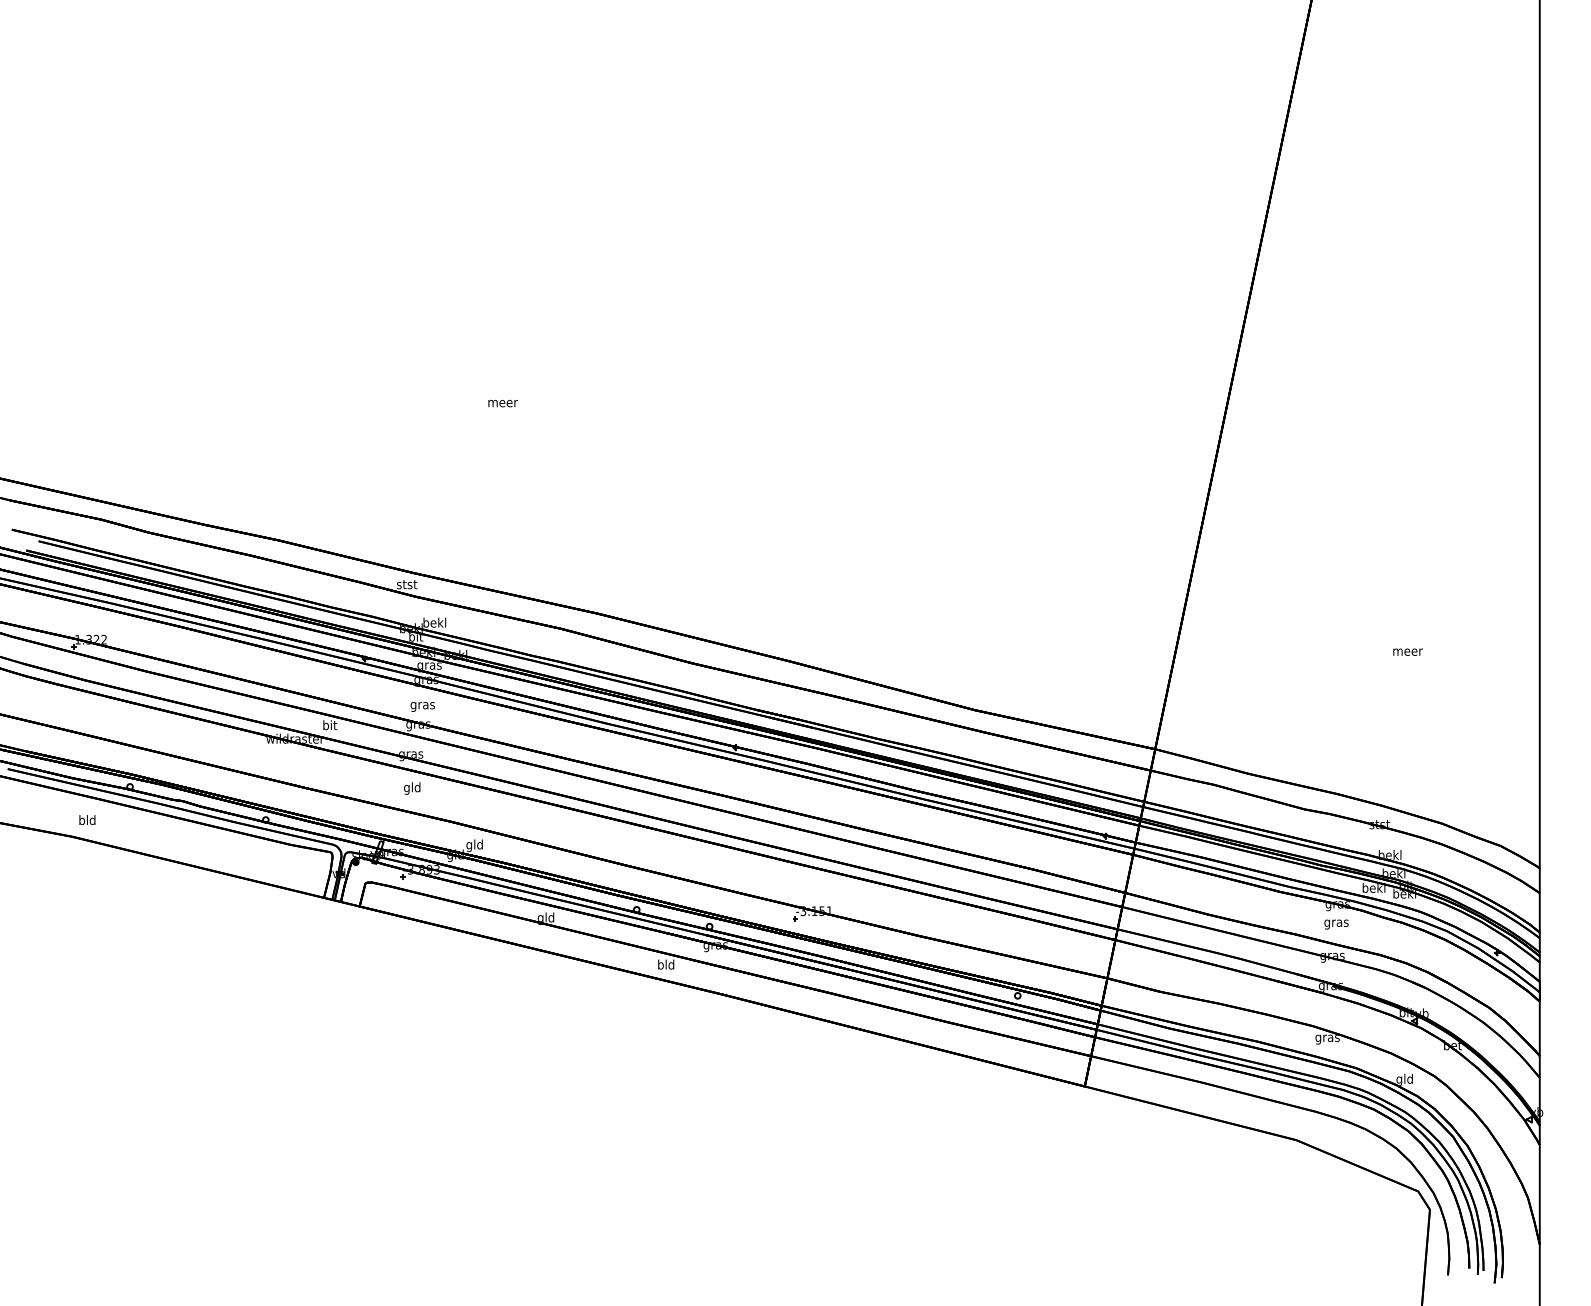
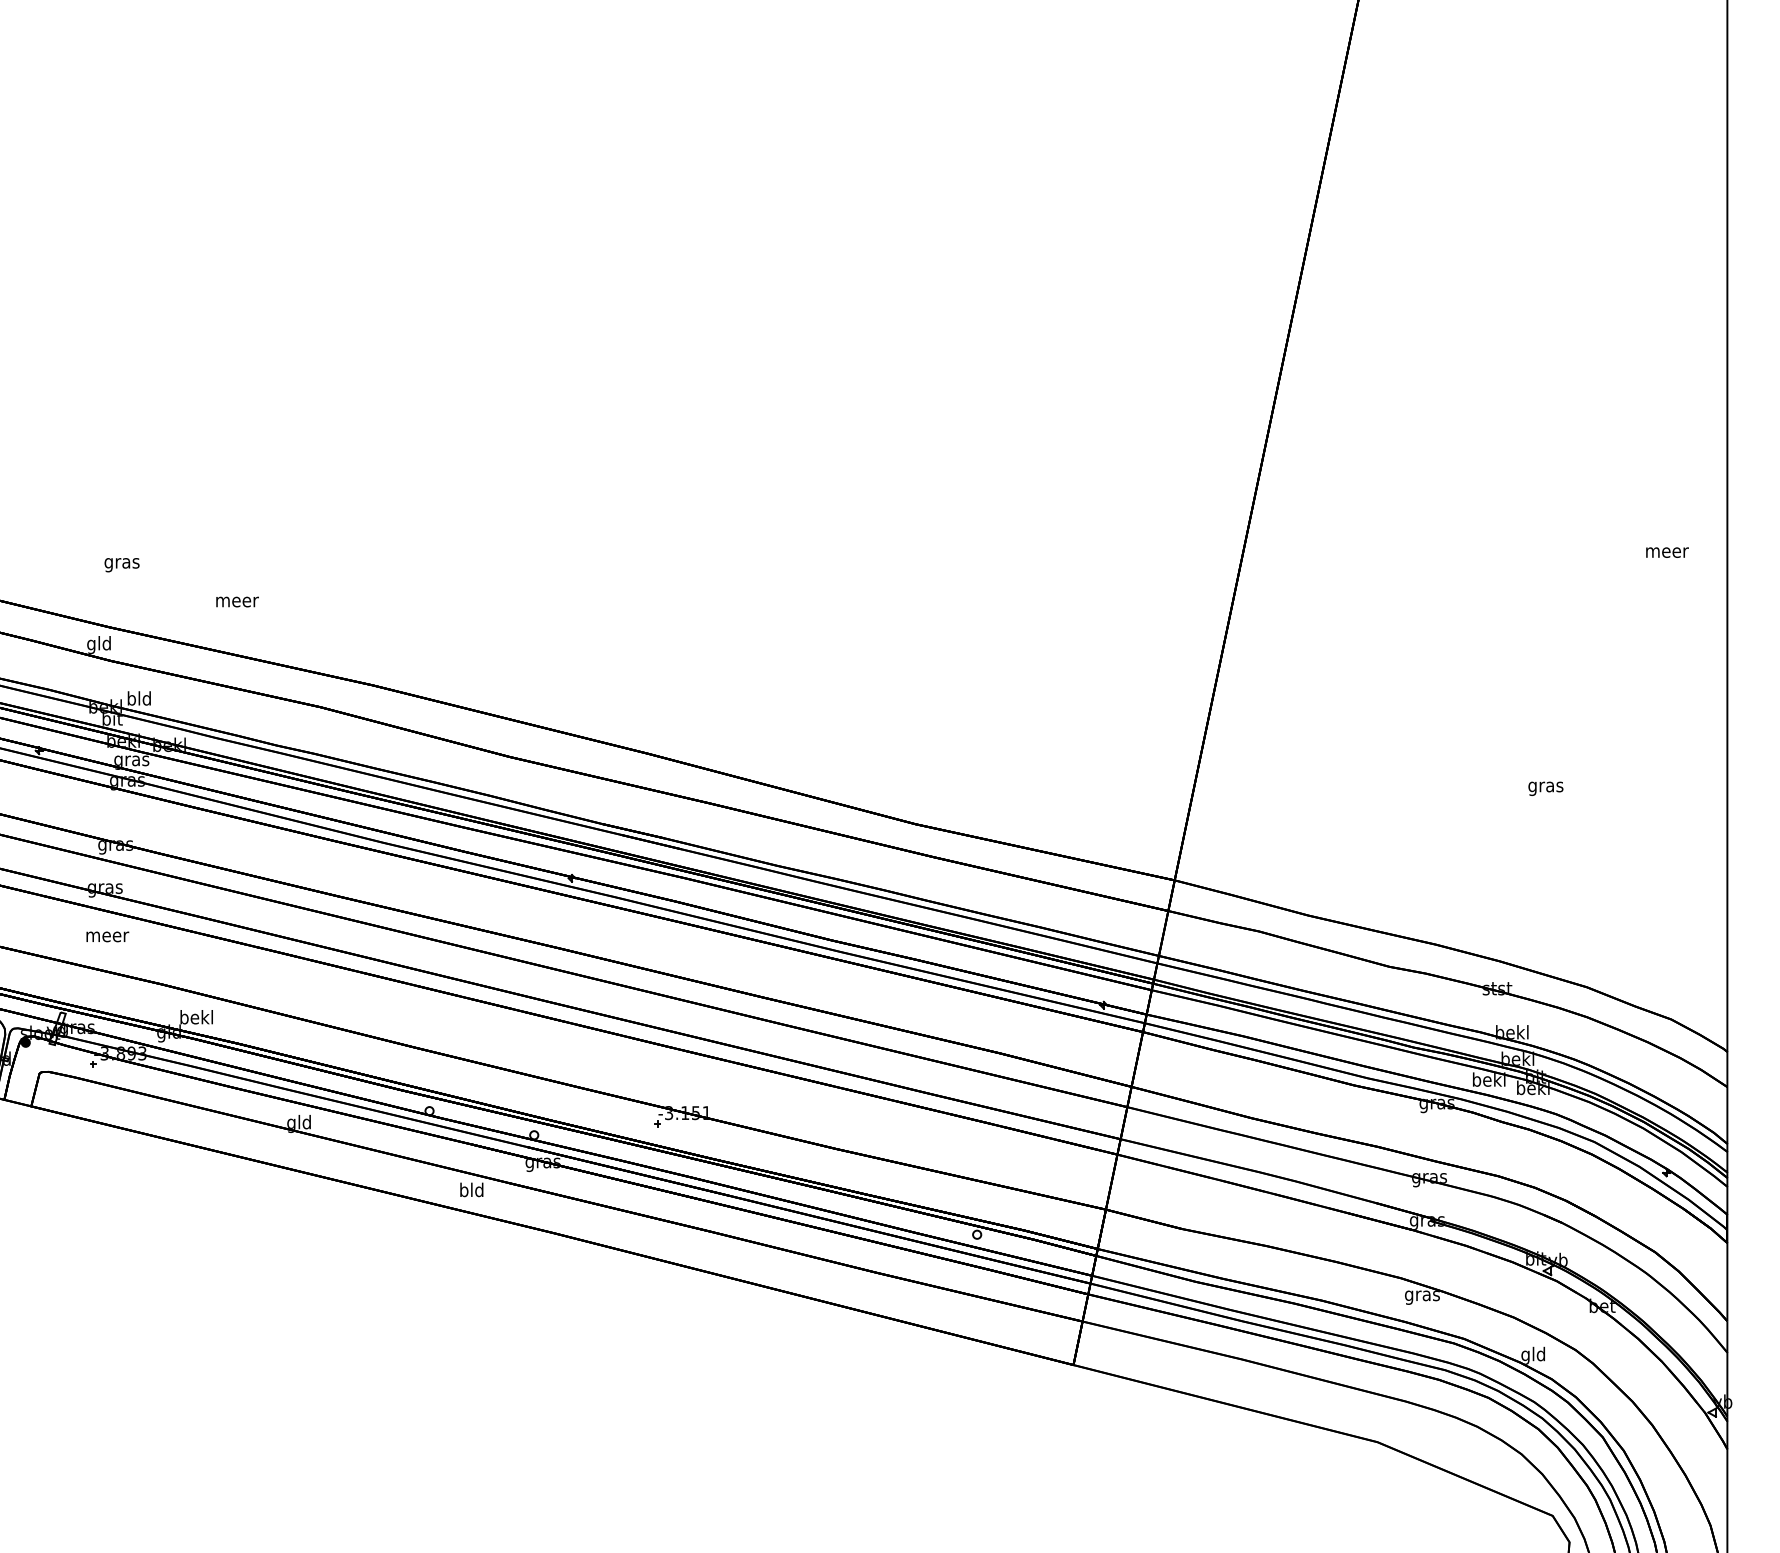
text: (503, 403) -> (238, 601), moved
text: (406, 585) -> (98, 645), stst -> gld
text: (434, 622) -> (138, 698), bekl -> bld
text: (1407, 651) -> (1666, 551), moved
text: (422, 706) -> (121, 564), moved
text: (412, 788) -> (107, 936), gld -> meer
text: (474, 845) -> (196, 1018), gld -> bekl
text: (1336, 924) -> (1545, 788), moved

